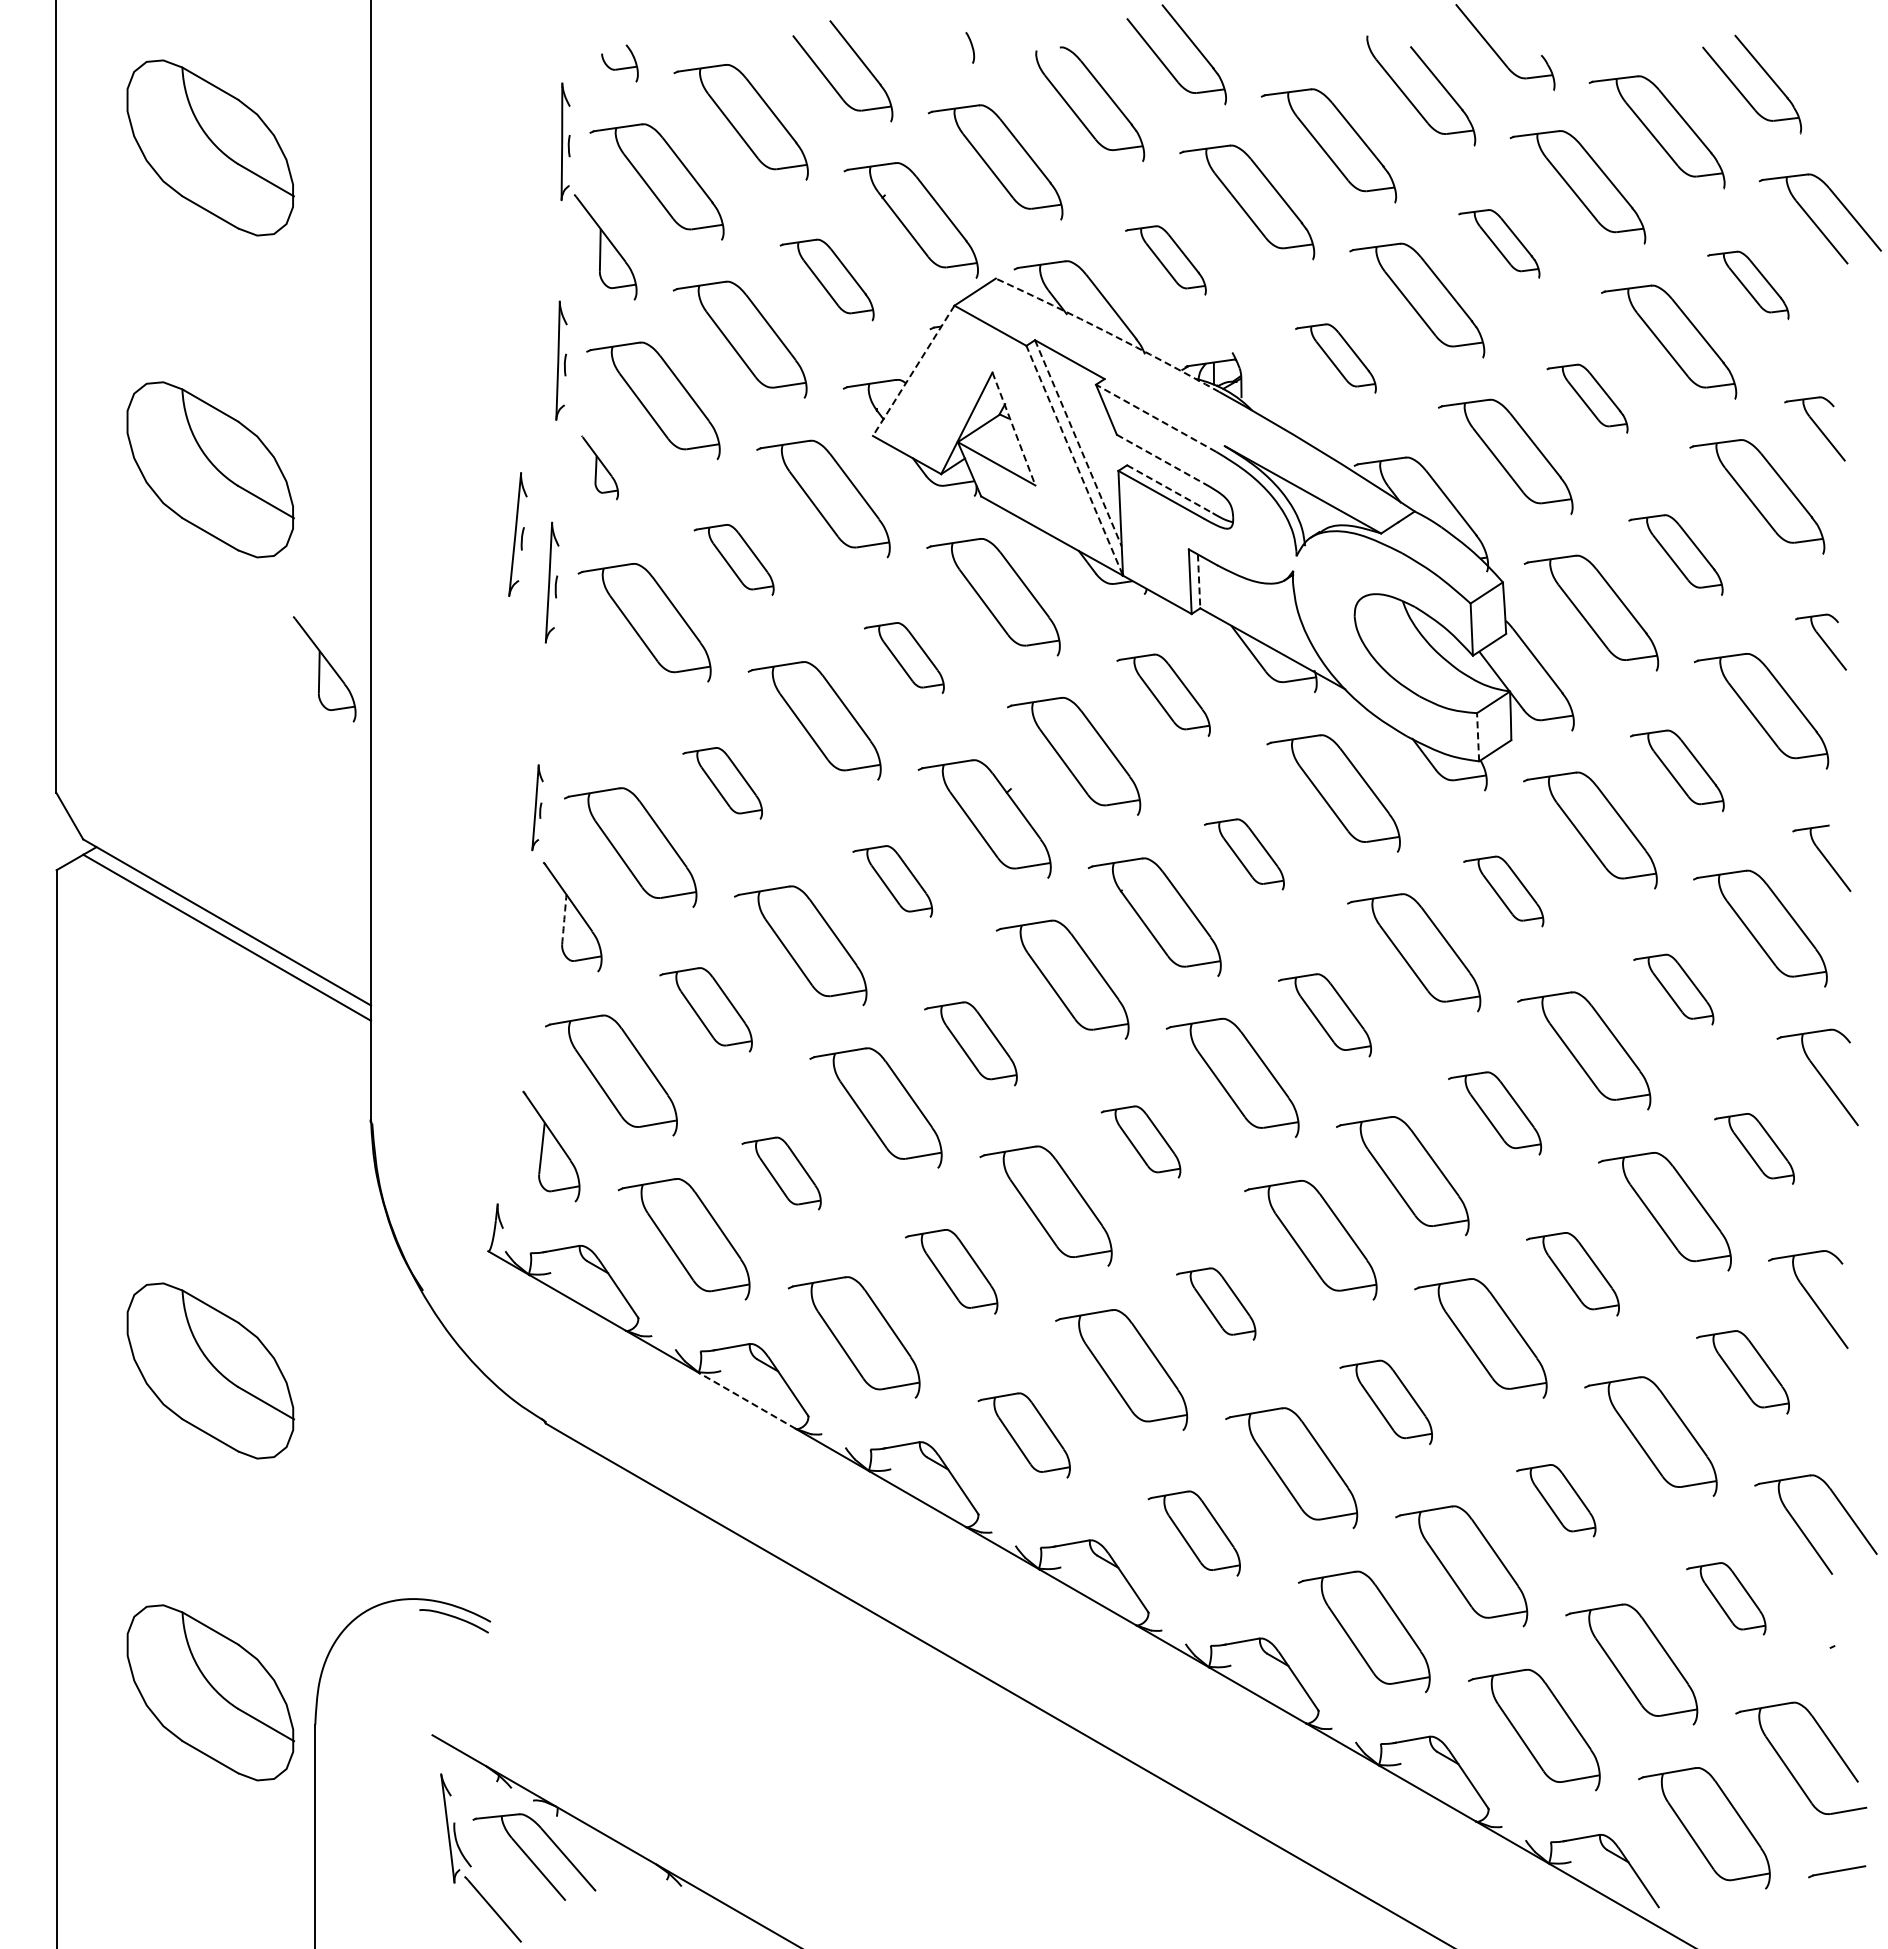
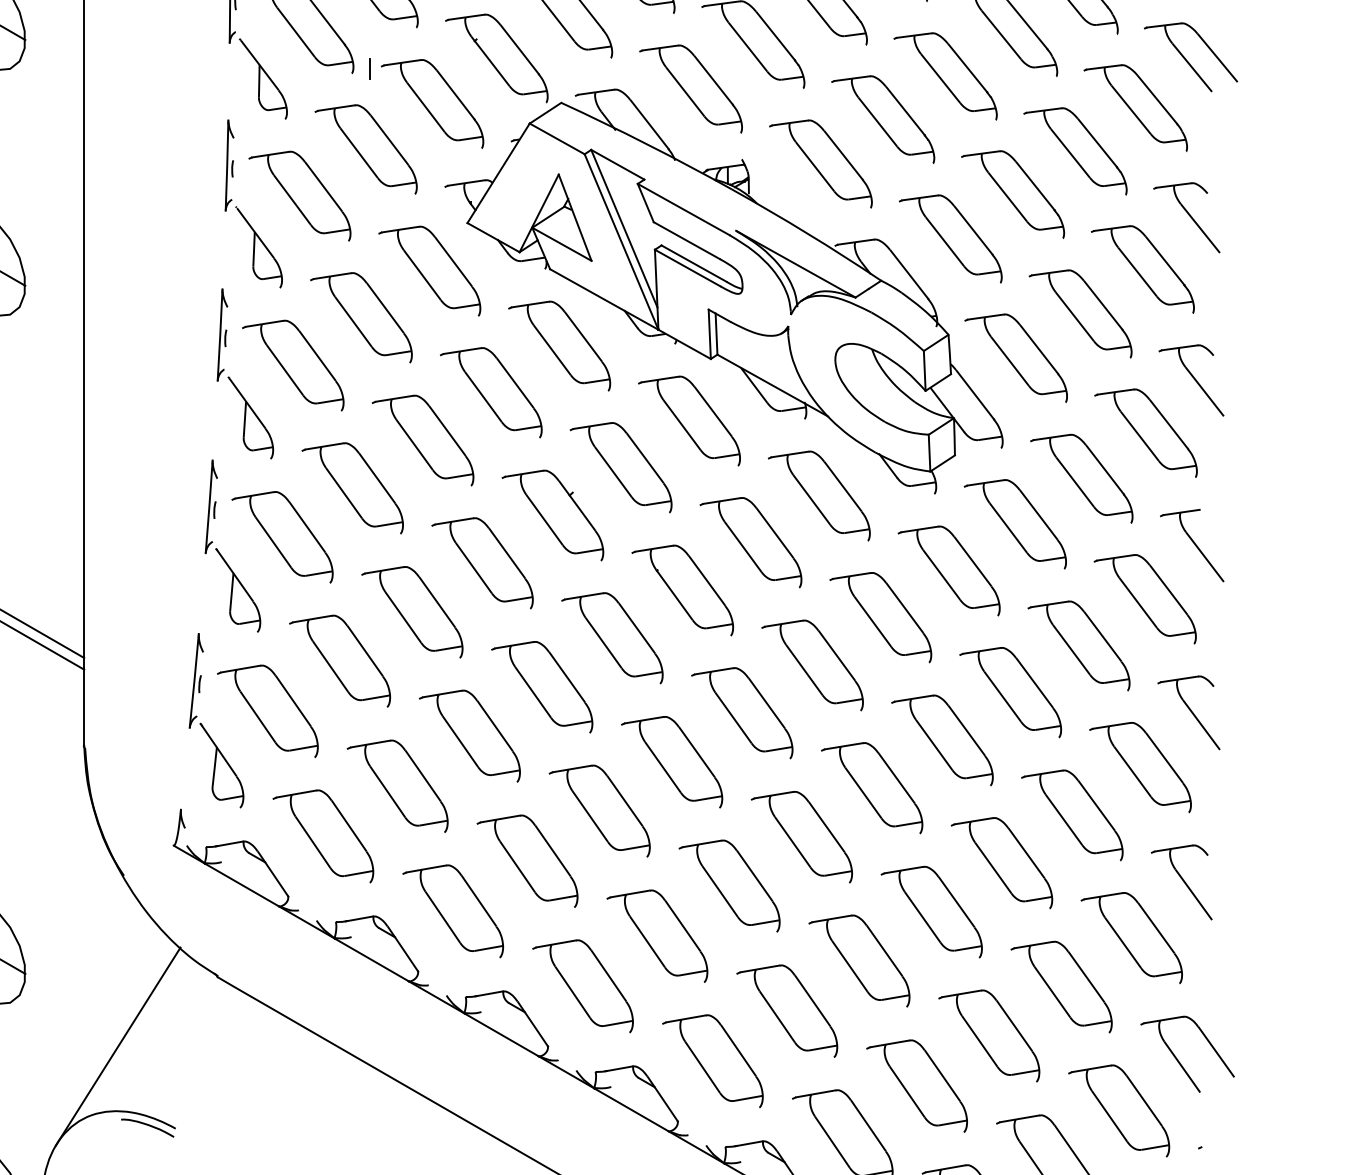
line: (745, 233) -> (370, 68), added
part: (1499, 243) -> (945, 76), size x1.67
part: (1165, 260) -> (690, 89), size x1.67
part: (826, 279) -> (432, 103), size x1.43
part: (1748, 285) -> (1136, 108), size x1.67
arc: (1108, 333) -> (647, 144), dashed -> solid
part: (1335, 358) -> (820, 163), size x1.67
line: (913, 370) -> (498, 173), dashed -> solid
part: (1587, 398) -> (1013, 194), size x1.67
line: (1156, 418) -> (683, 209), dashed -> solid
part: (1814, 428) -> (1186, 217), size x1.43
line: (1014, 429) -> (575, 218), dashed -> solid
line: (1078, 443) -> (624, 228), dashed -> solid
line: (1160, 458) -> (687, 240), dashed -> solid
line: (1074, 459) -> (621, 241), dashed -> solid
part: (599, 467) -> (258, 247), size x1.67
line: (1169, 489) -> (693, 263), dashed -> solid
part: (517, 534) -> (196, 680), moved
part: (1675, 555) -> (1080, 314), size x1.43
part: (733, 559) -> (360, 317), size x1.67
line: (1199, 581) -> (716, 334), dashed -> solid
part: (1820, 642) -> (1191, 380), size x1.67
part: (904, 657) -> (491, 392), size x1.67
part: (324, 669) -> (48, 401), removed
part: (589, 691) -> (251, 418), added
part: (1163, 695) -> (689, 421), size x1.43
line: (1478, 736) -> (929, 452), dashed -> solid
part: (1676, 770) -> (1081, 478), size x1.43
part: (722, 783) -> (352, 488), size x1.67
part: (537, 807) -> (211, 506), size x1.43
part: (1244, 854) -> (751, 542), size x1.67
part: (1821, 858) -> (1191, 545), size x1.43
part: (892, 881) -> (482, 563), size x1.67
part: (1503, 891) -> (948, 570), size x1.67
arc: (564, 919) -> (231, 592), dashed -> solid
part: (1673, 989) -> (1078, 645), size x1.67
part: (705, 1009) -> (339, 661), size x1.43
part: (1324, 1015) -> (812, 665), size x1.43
part: (970, 1043) -> (541, 686), size x1.43
part: (1494, 1113) -> (942, 740), size x1.43
part: (1140, 1141) -> (671, 761), size x1.67
part: (1754, 1148) -> (1140, 767), size x1.67
part: (781, 1173) -> (397, 786), size x1.67
part: (951, 1271) -> (527, 861), size x1.43
part: (1572, 1274) -> (1001, 863), size x1.43
part: (1215, 1303) -> (729, 885), size x1.67
part: (1742, 1372) -> (1131, 938), size x1.43
line: (747, 1401) -> (371, 960), dashed -> solid
part: (1385, 1402) -> (858, 961), size x1.43
part: (1023, 1435) -> (582, 986), size x1.43
part: (1555, 1500) -> (988, 1035), size x1.67
line: (415, 1514) -> (118, 1046), added
part: (1193, 1533) -> (712, 1061), size x1.43
part: (1725, 1598) -> (1118, 1110), size x1.67

